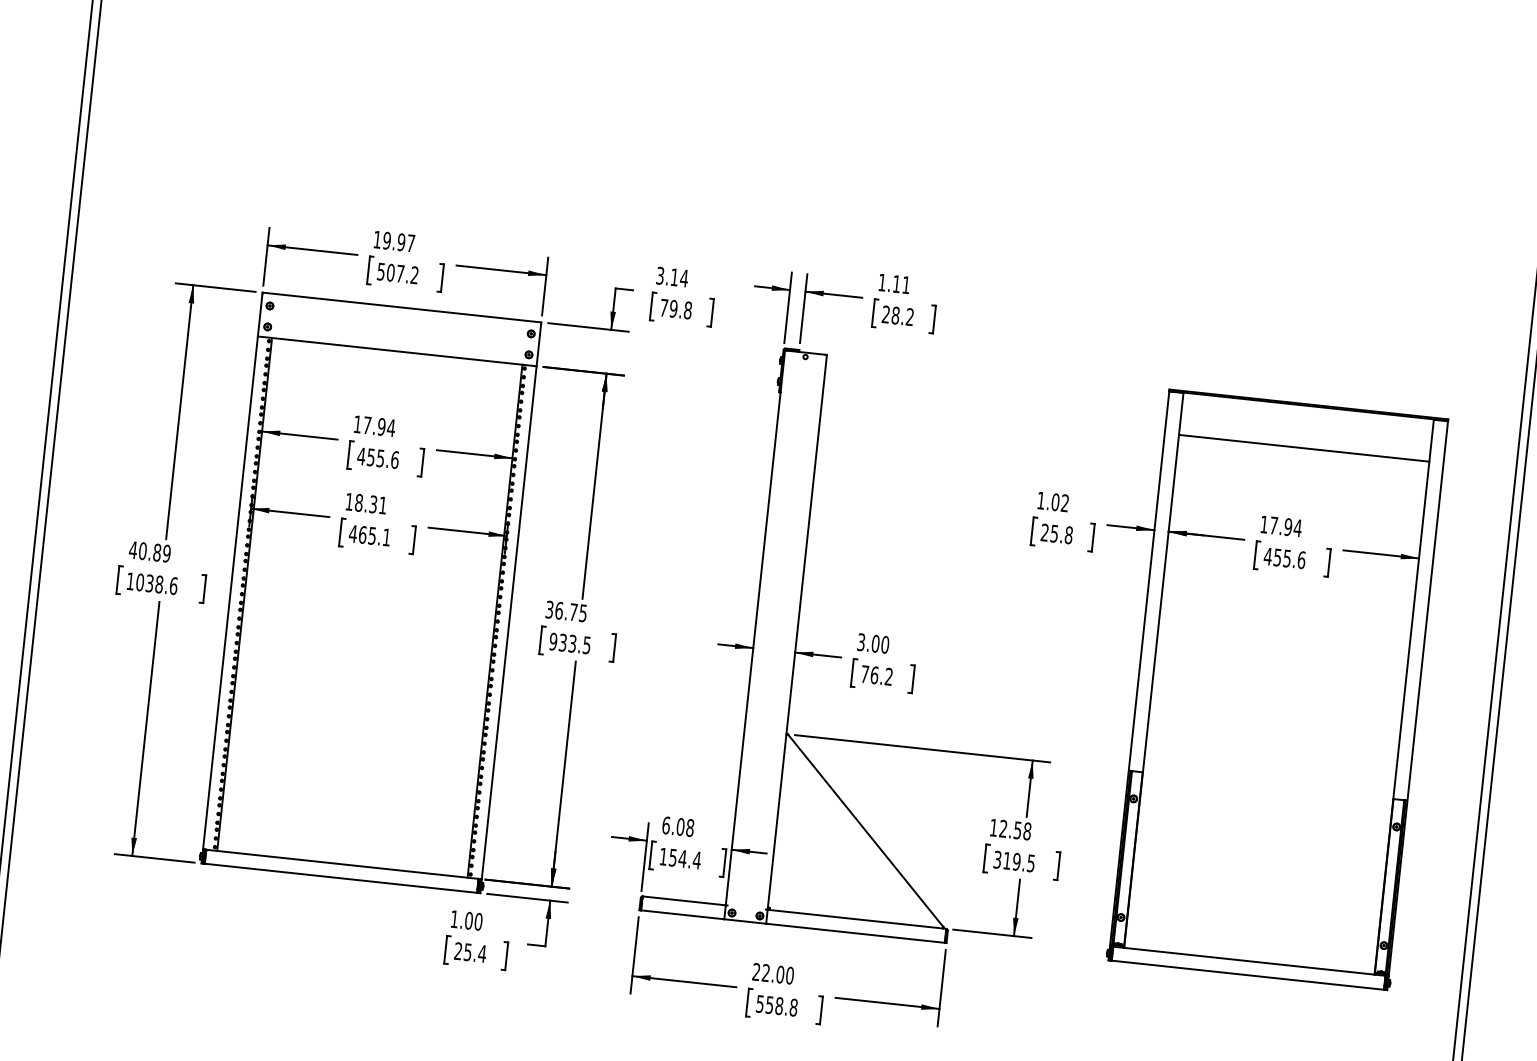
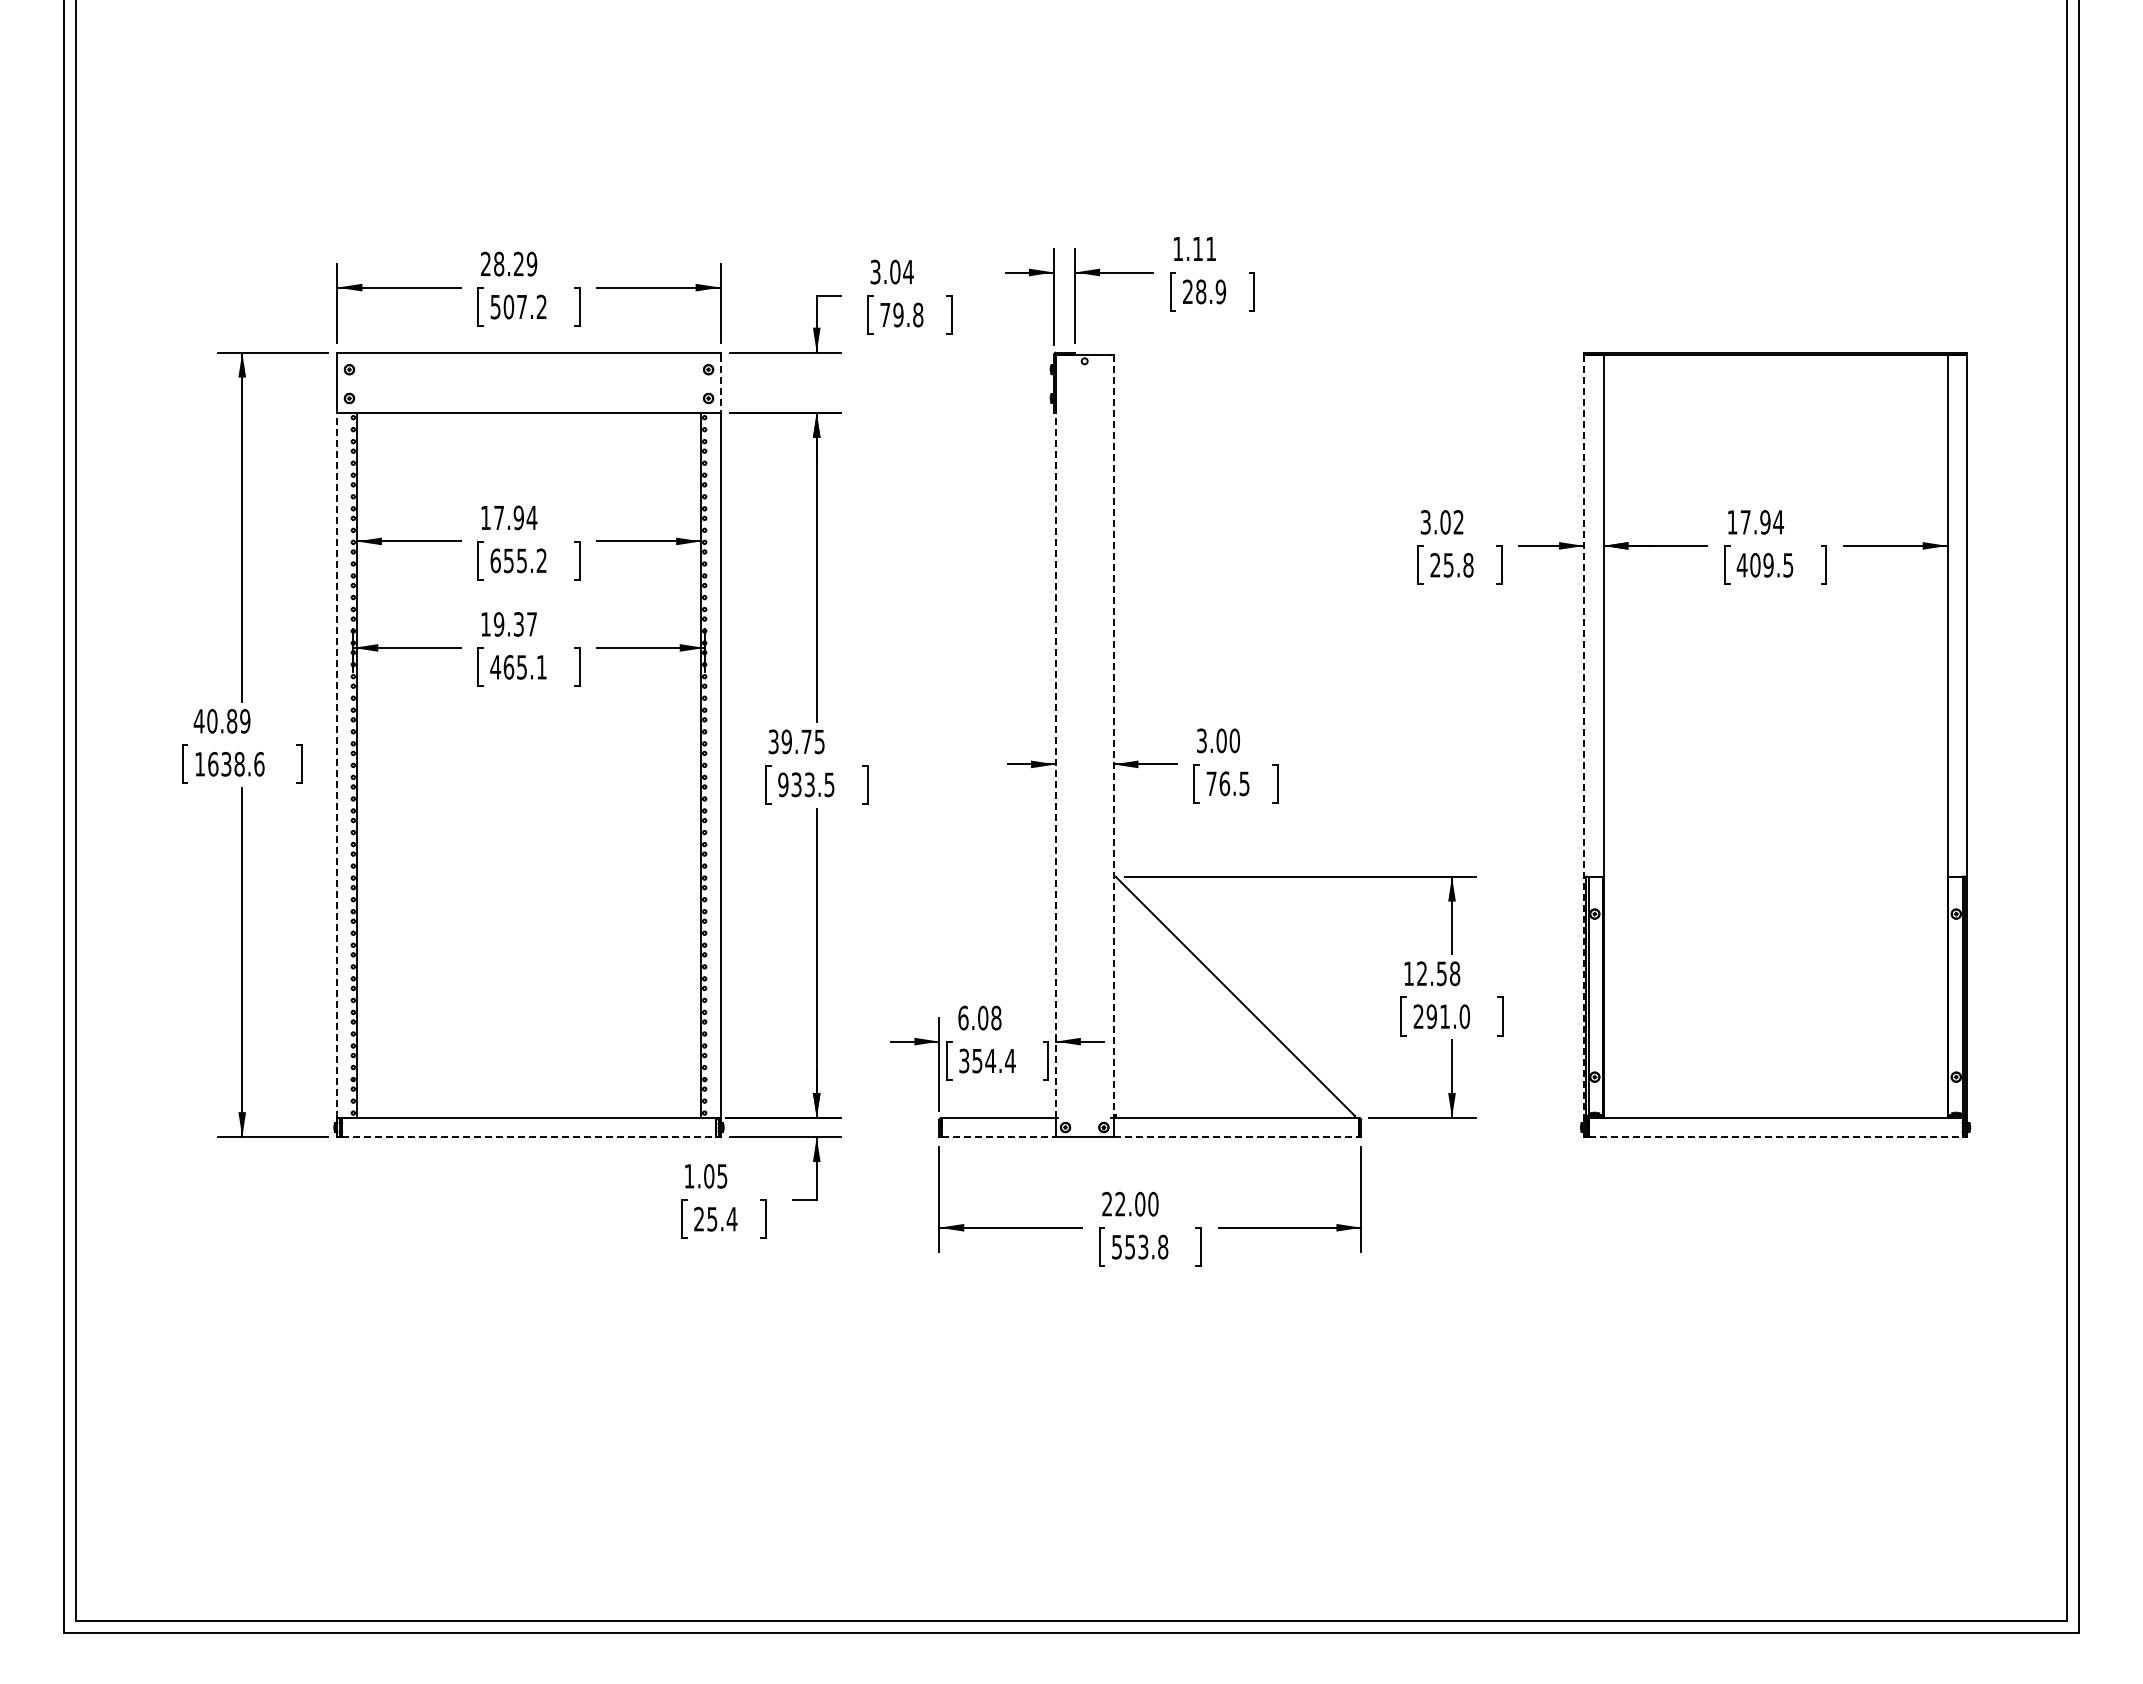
text: (394, 241) -> (509, 263), 19.97 -> 28.29
text: (674, 277) -> (895, 271), 3.14 -> 3.04
text: (909, 316) -> (1220, 291), 28.2 -> 28.9
line: (538, 344) -> (720, 383), solid -> dashed
line: (1304, 448) -> (1775, 412), removed
text: (378, 457) -> (518, 560), 455.6 -> 655.2
text: (1040, 500) -> (1425, 522), 1.02 -> 3.02
text: (370, 504) -> (515, 624), 18.31 -> 19.37
text: (1289, 559) -> (1771, 565), 455.6 -> 409.5
text: (140, 581) -> (213, 763), 1038.6 -> 1638.6
line: (230, 593) -> (337, 765), solid -> dashed
text: (559, 610) -> (786, 741), 36.75 -> 39.75
line: (797, 632) -> (1113, 737), solid -> dashed
line: (752, 648) -> (1055, 765), solid -> dashed
line: (1139, 669) -> (1584, 737), solid -> dashed
text: (888, 676) -> (1244, 783), 76.2 -> 76.5
text: (663, 856) -> (964, 1060), 154.4 -> 354.4
text: (1014, 861) -> (1441, 1016), 319.5 -> 291.0
line: (341, 878) -> (529, 1137), solid -> dashed
line: (683, 915) -> (999, 1137), solid -> dashed
text: (478, 921) -> (722, 1176), 1.00 -> 1.05
line: (855, 933) -> (1236, 1137), solid -> dashed
line: (1248, 975) -> (1776, 1137), solid -> dashed
text: (779, 1006) -> (1143, 1247), 558.8 -> 553.8

